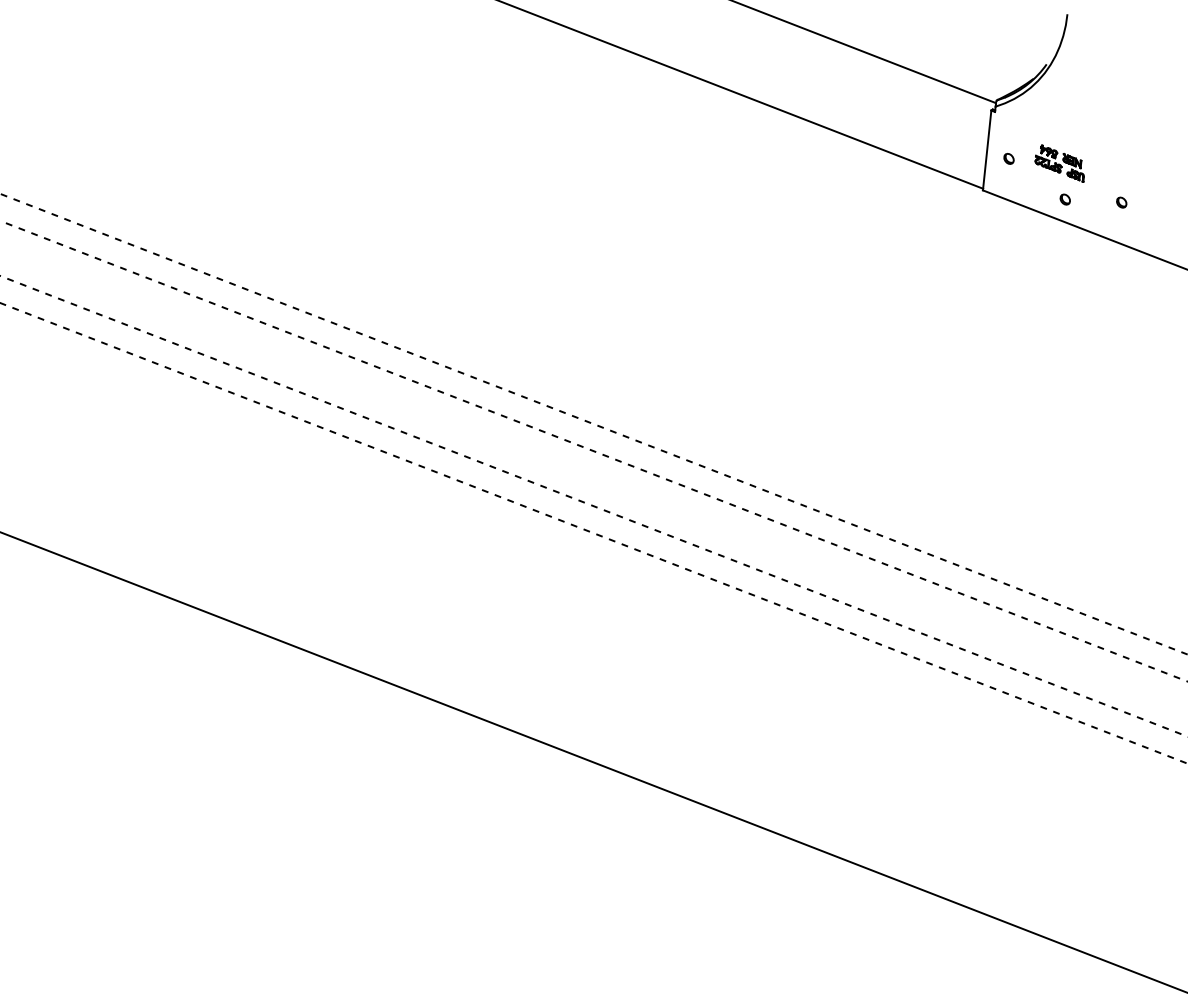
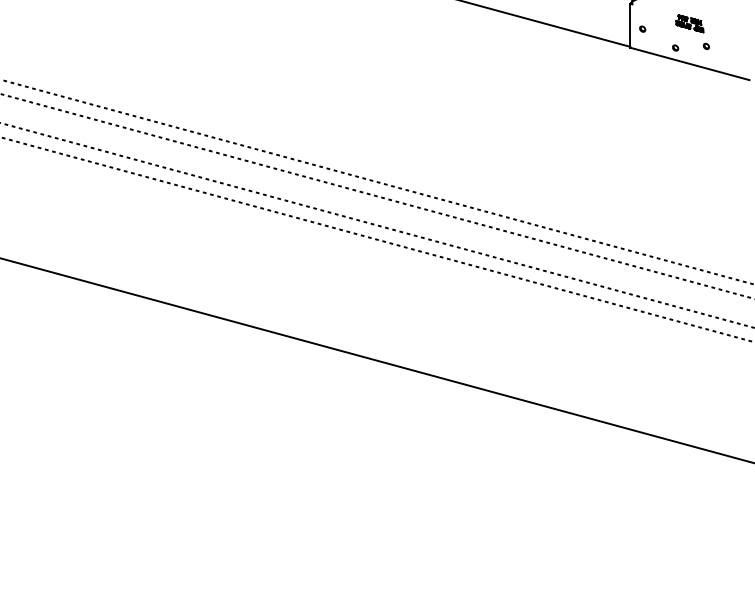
part: (1059, 163) -> (689, 23), moved

